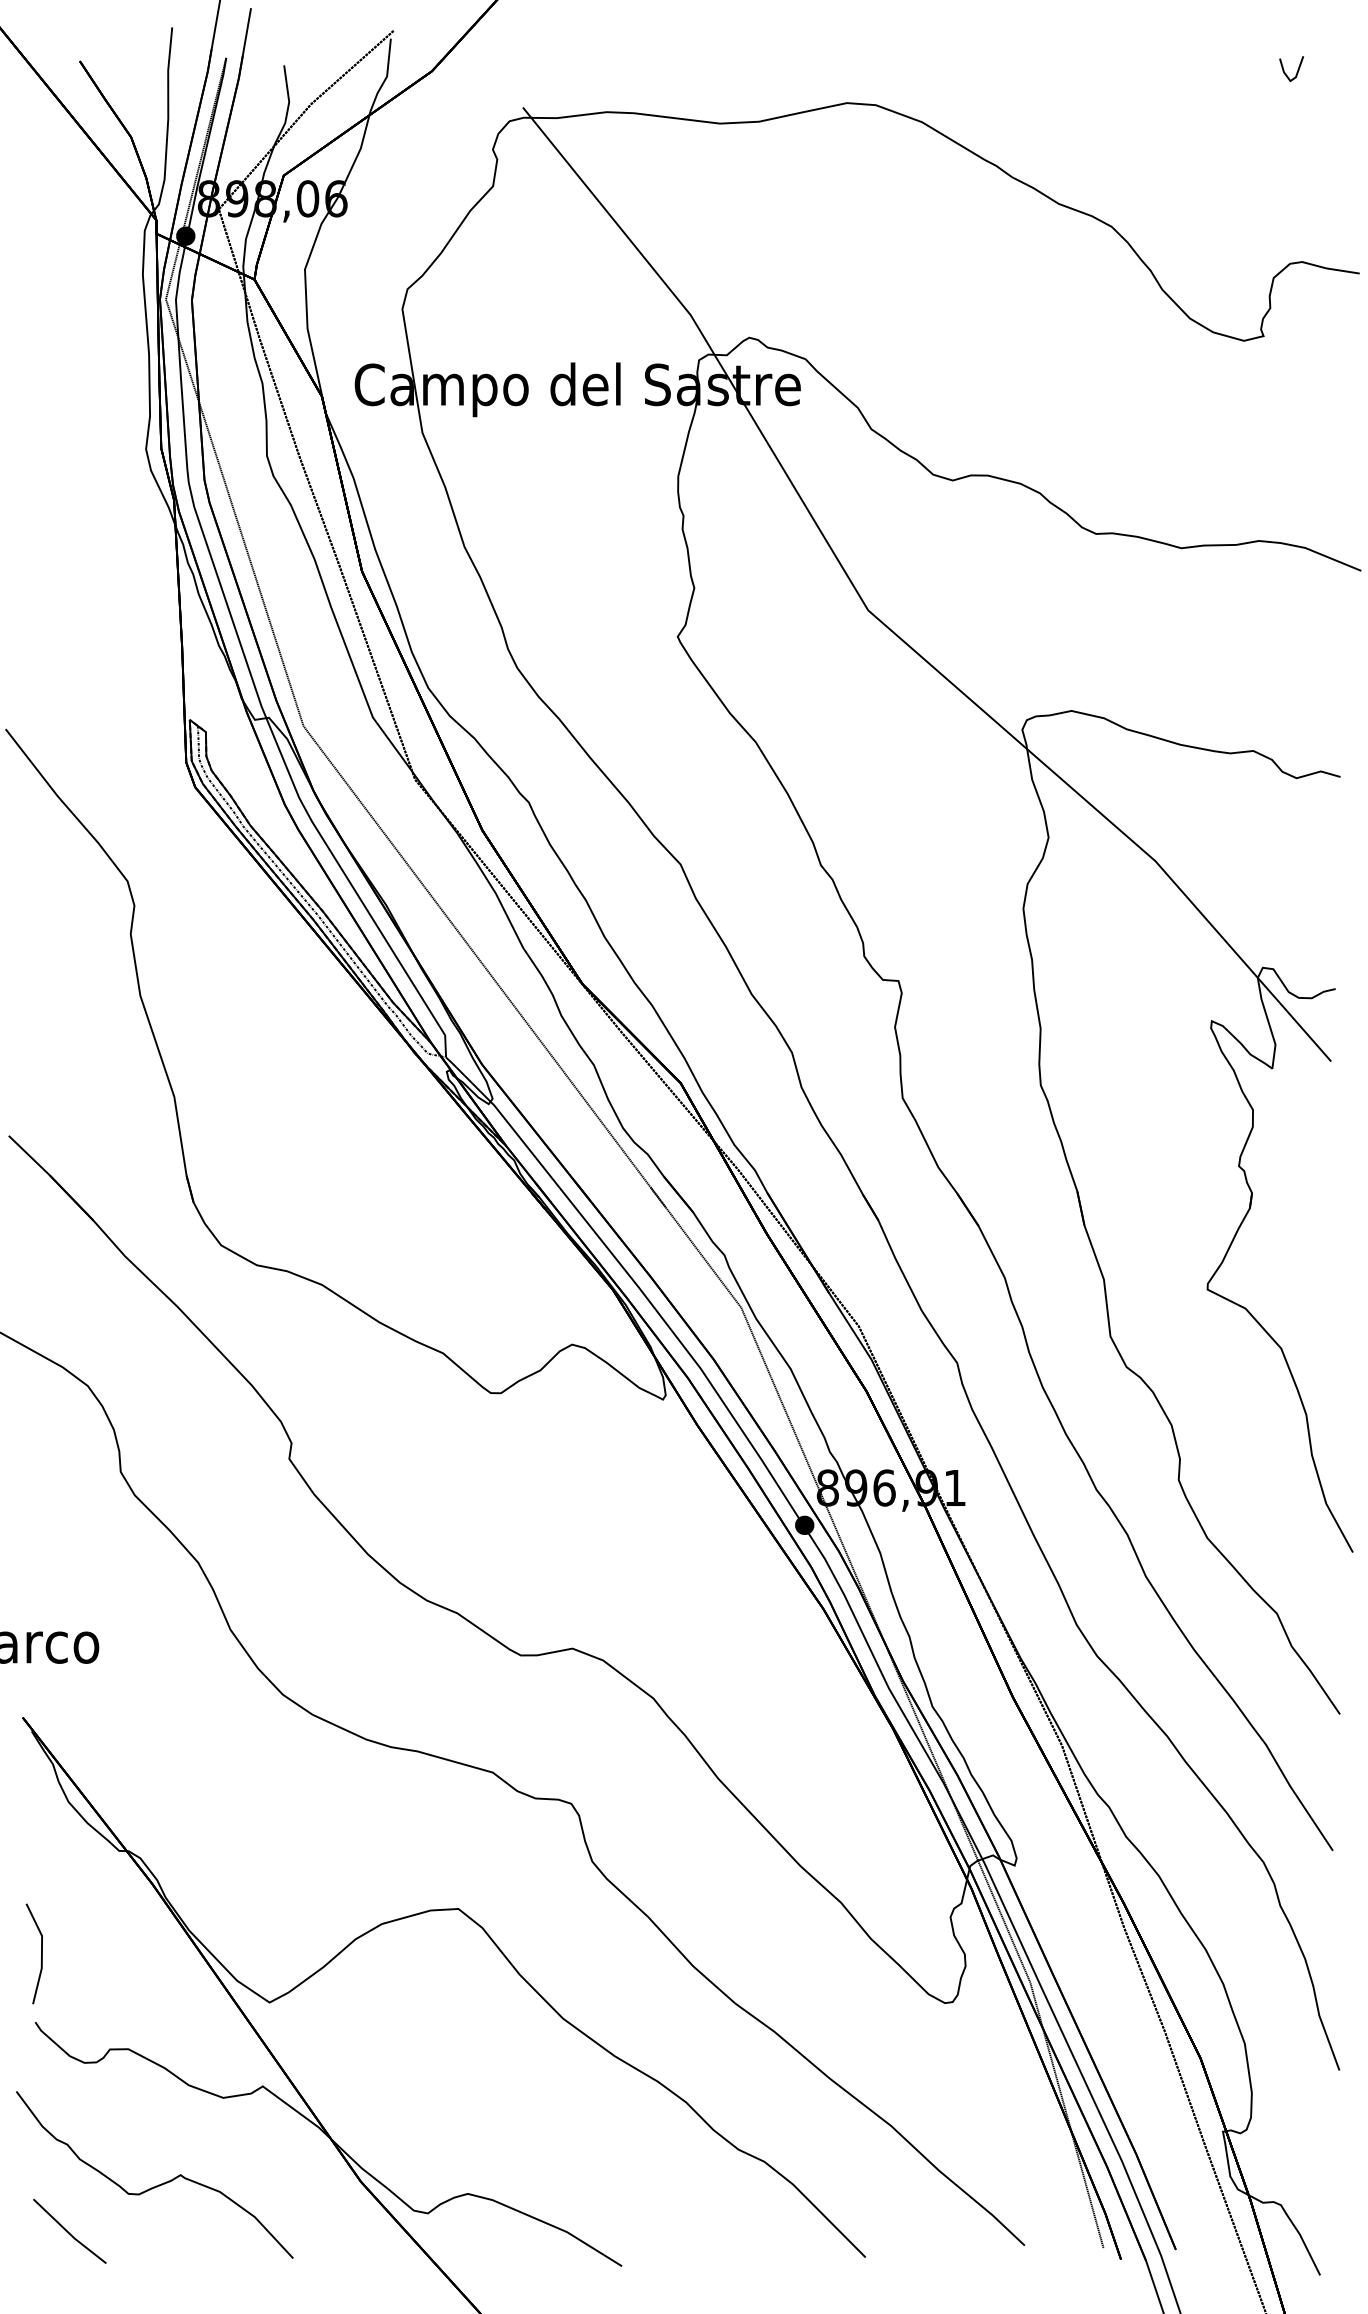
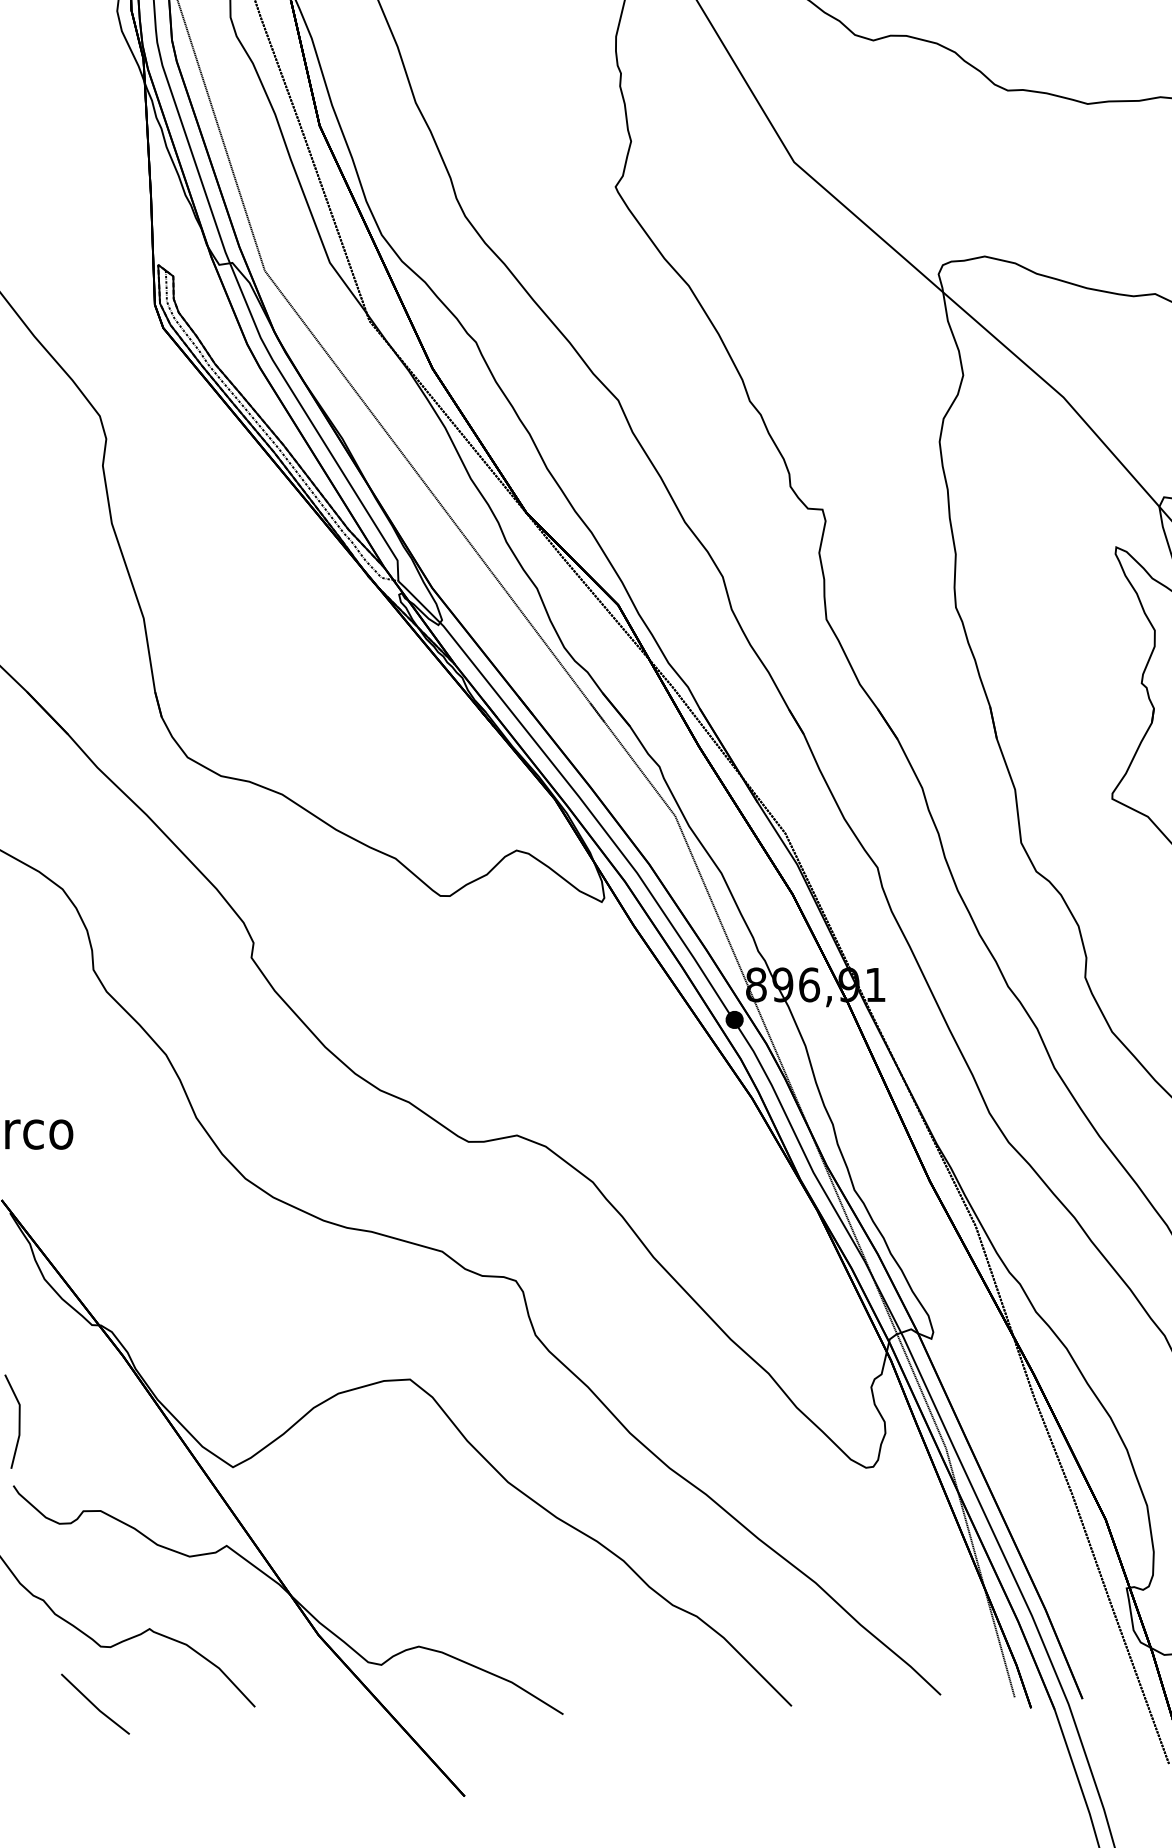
part: (69, 2230) -> (95, 1703), moved

